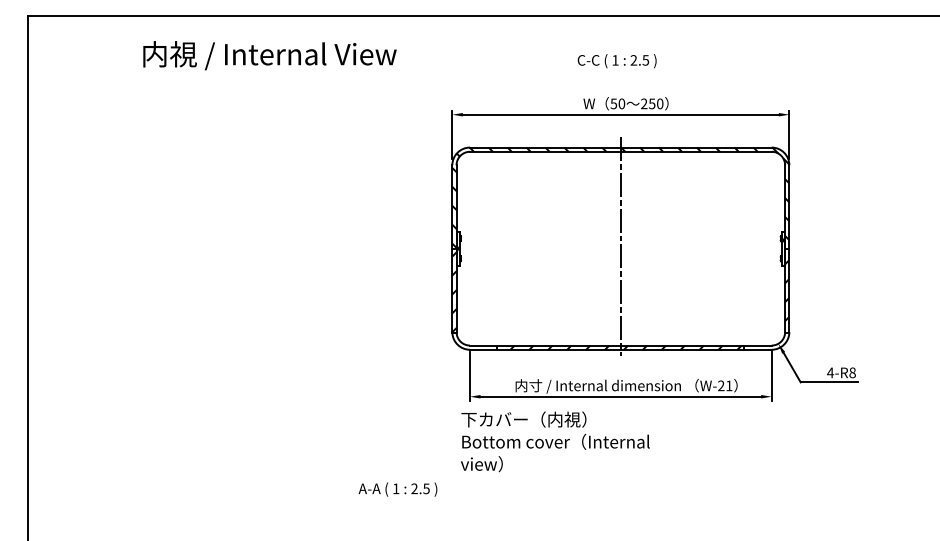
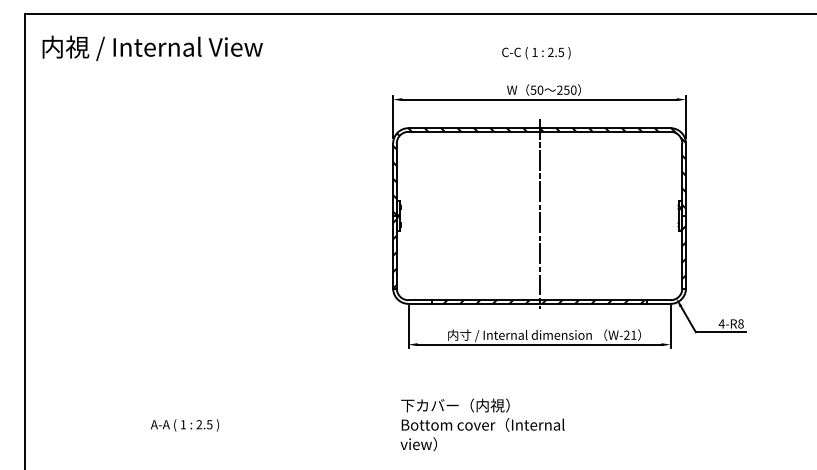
text: (269, 54) -> (152, 47), moved
text: (555, 441) -> (482, 424), moved
text: (397, 489) -> (184, 425), moved

